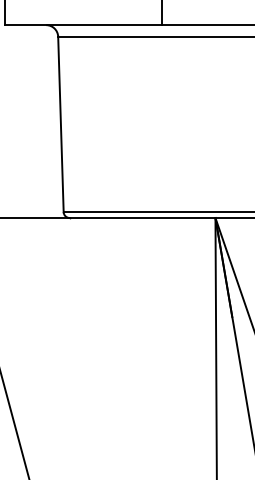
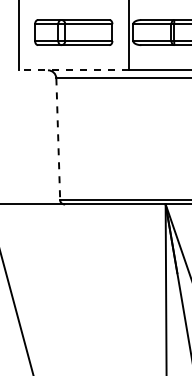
line: (82, 25) -> (73, 70), solid -> dashed
line: (61, 124) -> (58, 139), solid -> dashed

